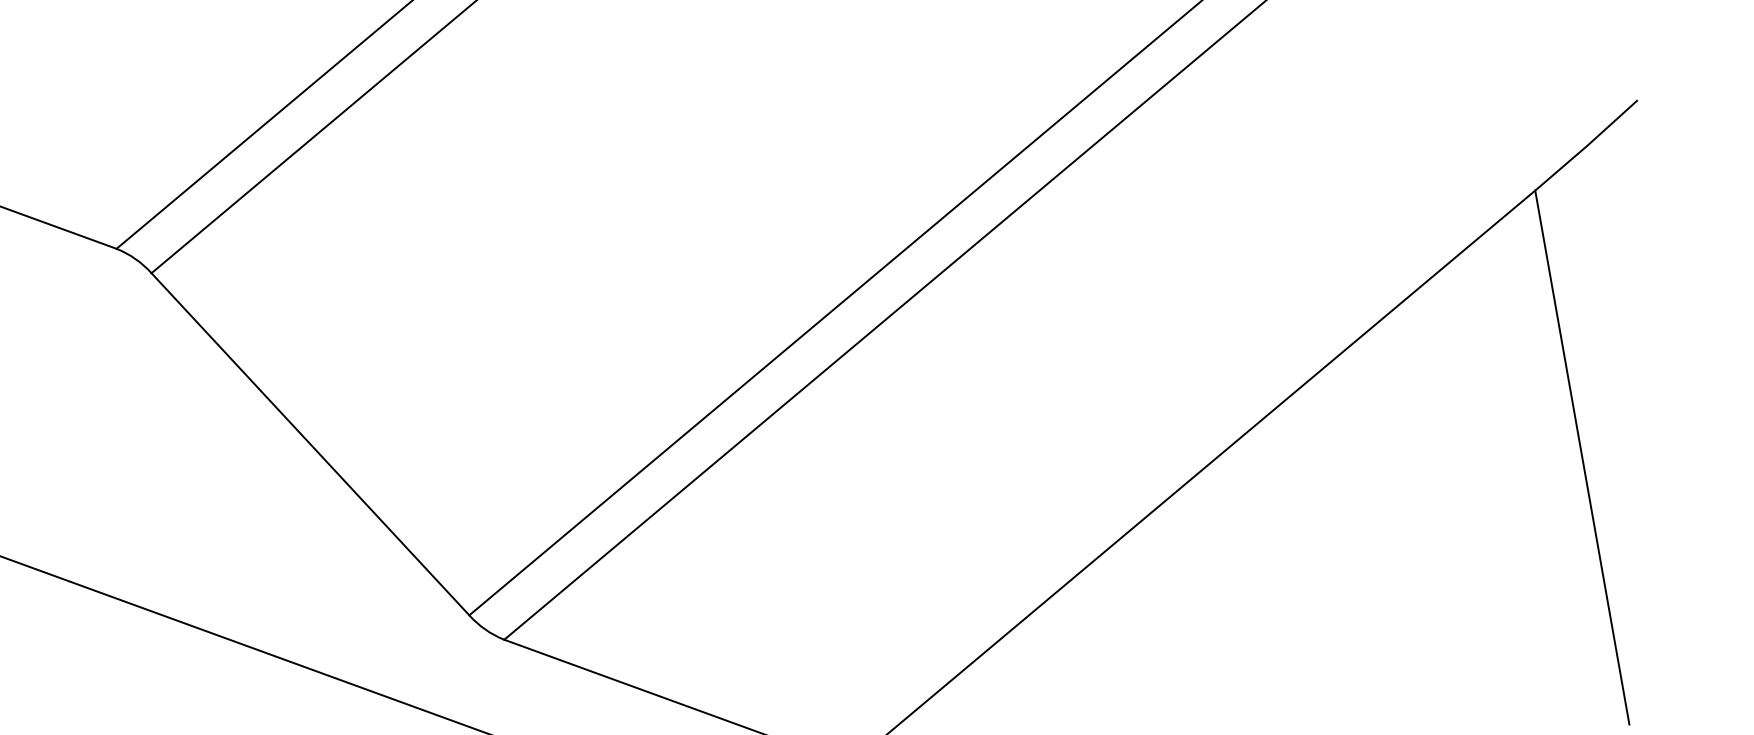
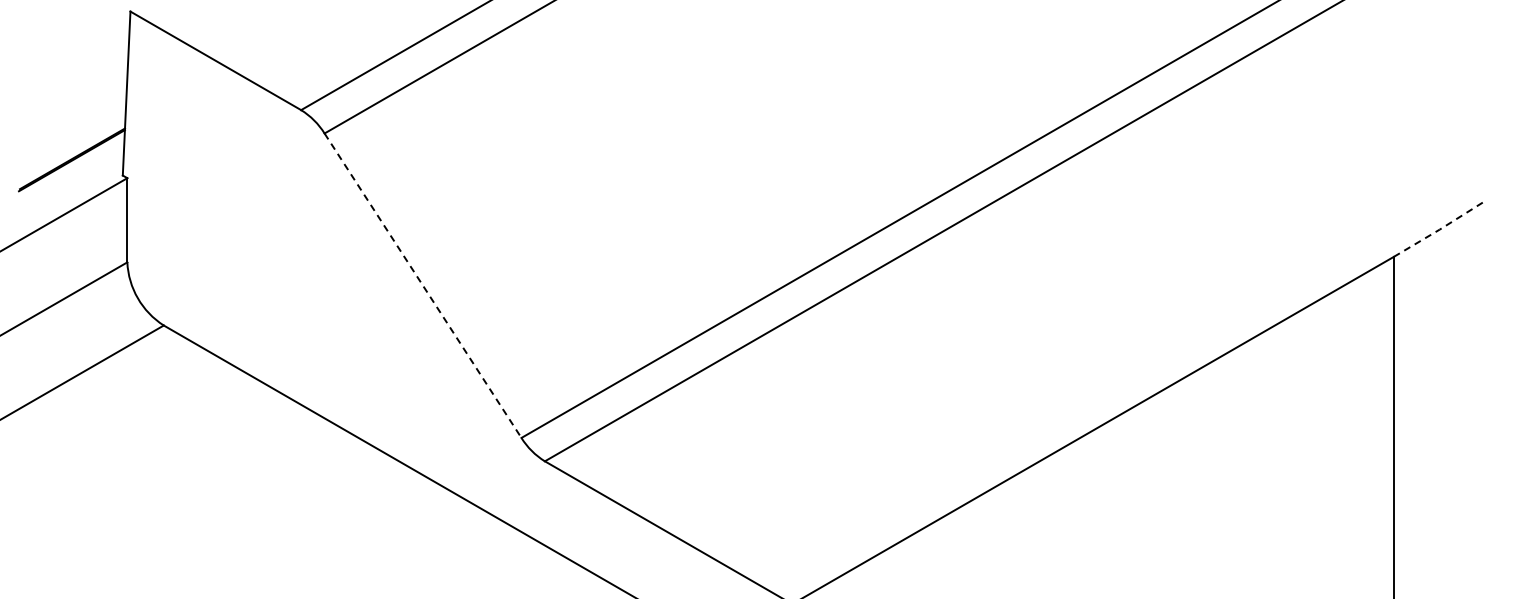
line: (1587, 145) -> (1439, 229), solid -> dashed
line: (311, 445) -> (423, 286), solid -> dashed

